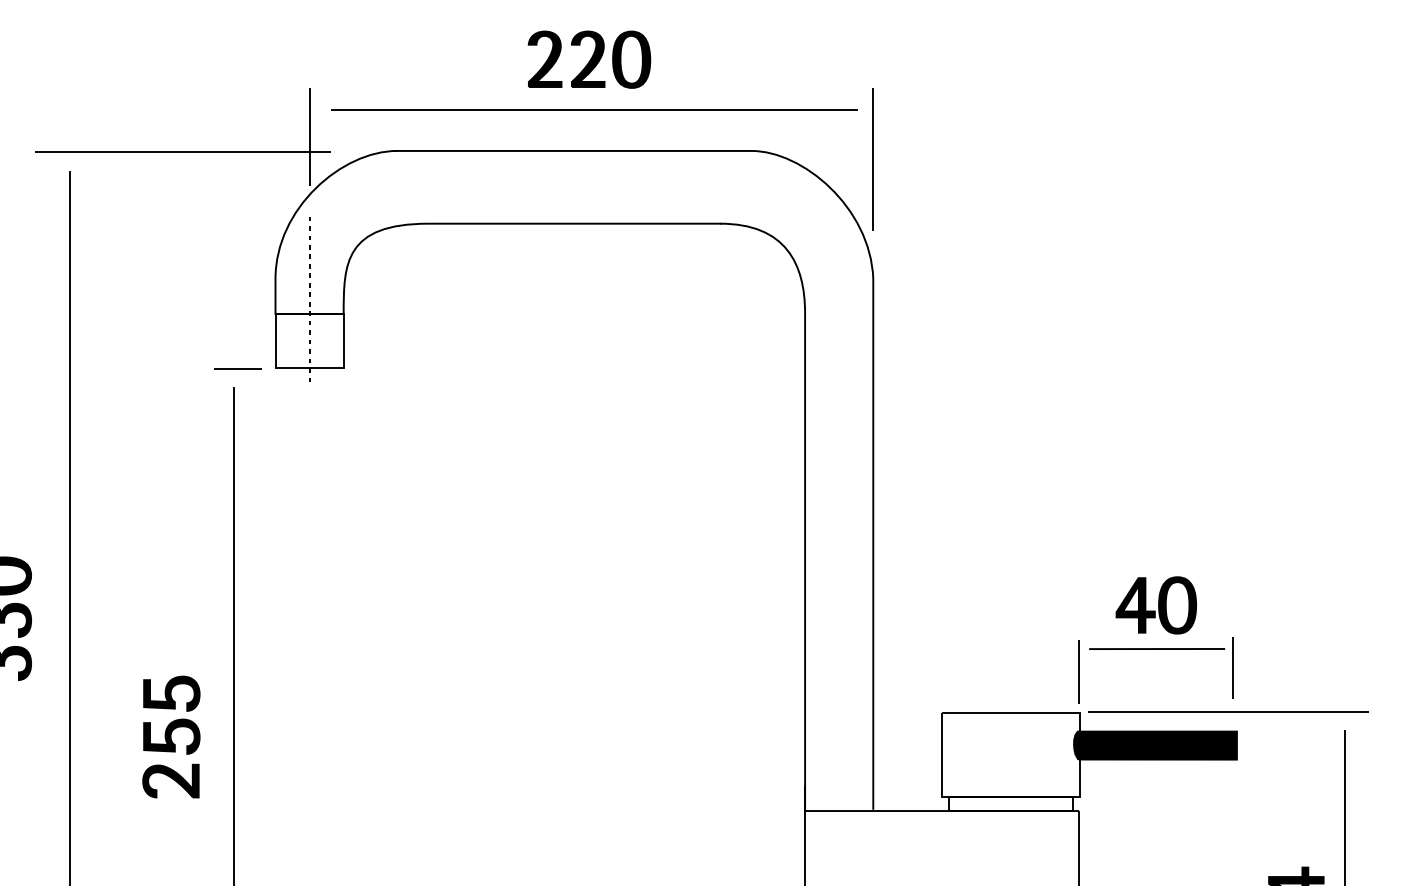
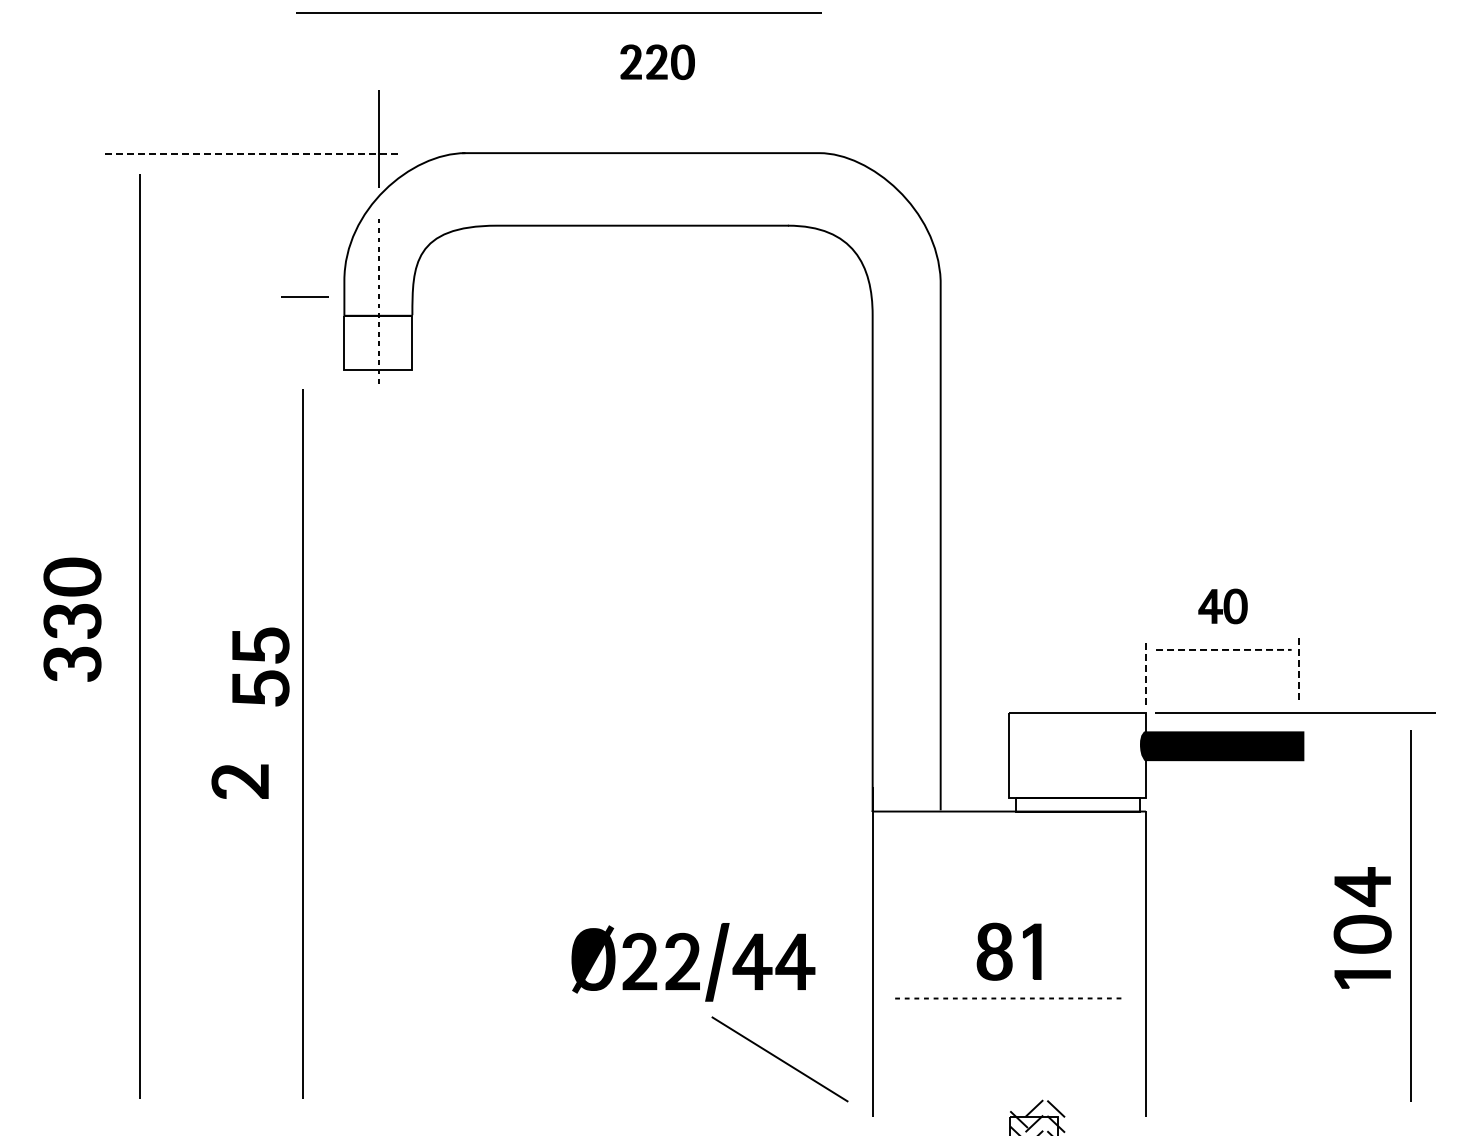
part: (589, 60) -> (657, 62), size x0.6
line: (594, 110) -> (558, 12), moved
line: (183, 152) -> (252, 154), solid -> dashed
line: (873, 159) -> (940, 161), removed
line: (237, 368) -> (304, 296), moved
part: (1155, 605) -> (1222, 606), size x0.6
line: (1156, 648) -> (1223, 649), solid -> dashed
line: (1233, 667) -> (1299, 668), solid -> dashed
line: (1079, 671) -> (1146, 672), solid -> dashed
part: (171, 714) -> (260, 666), moved

